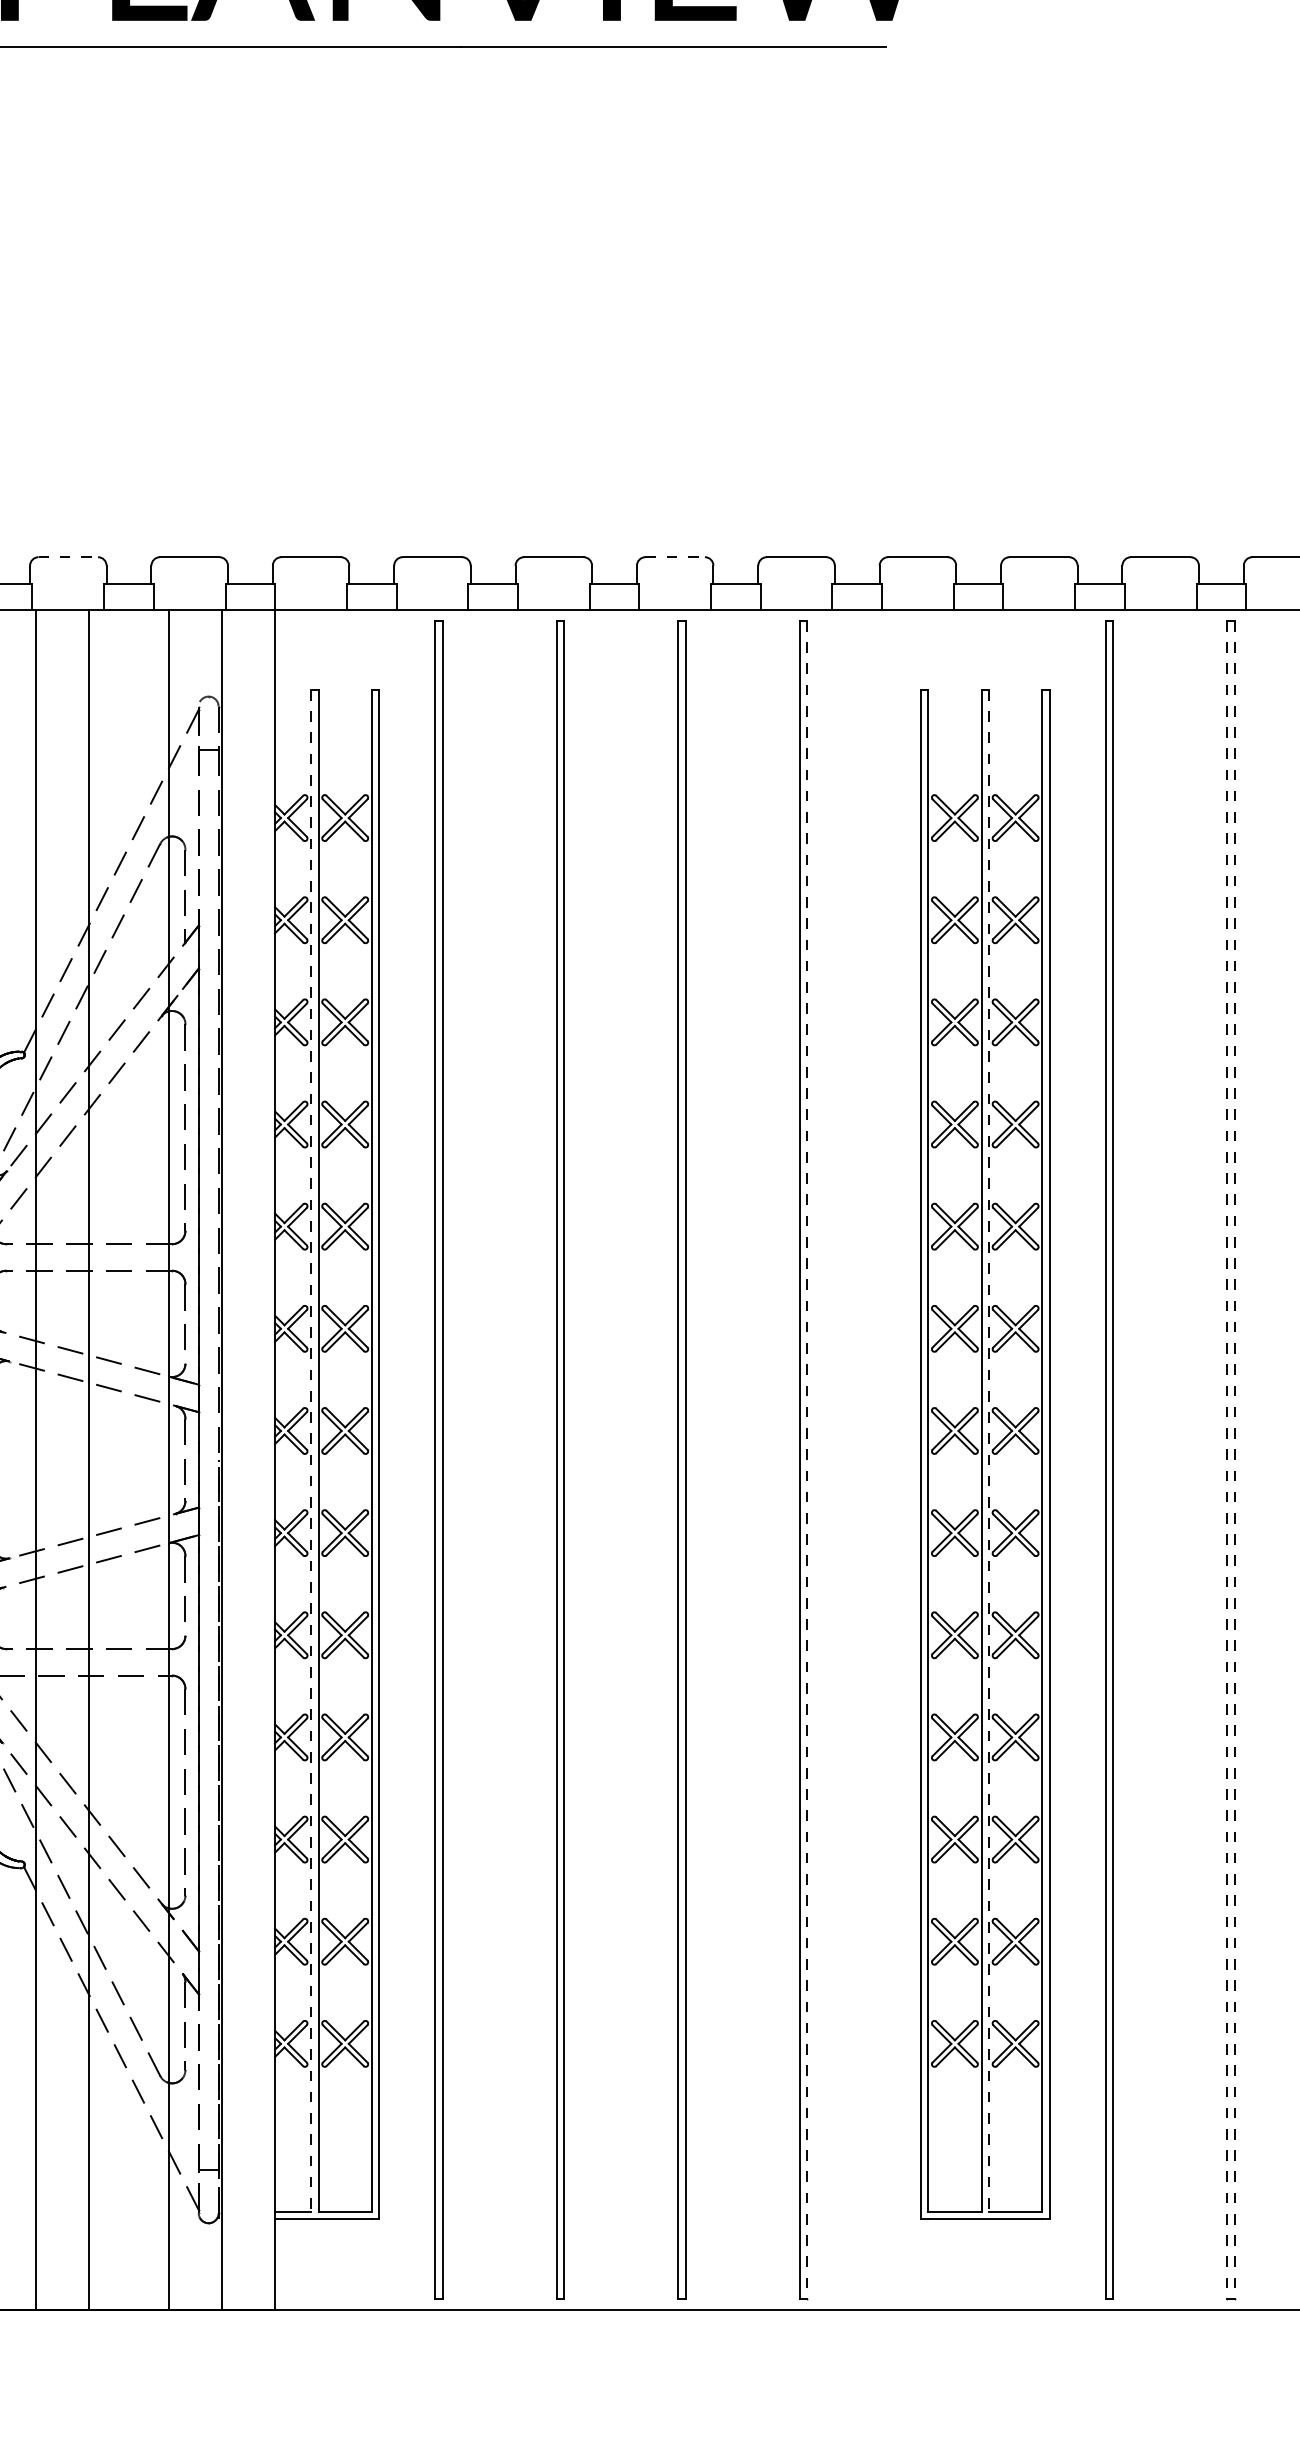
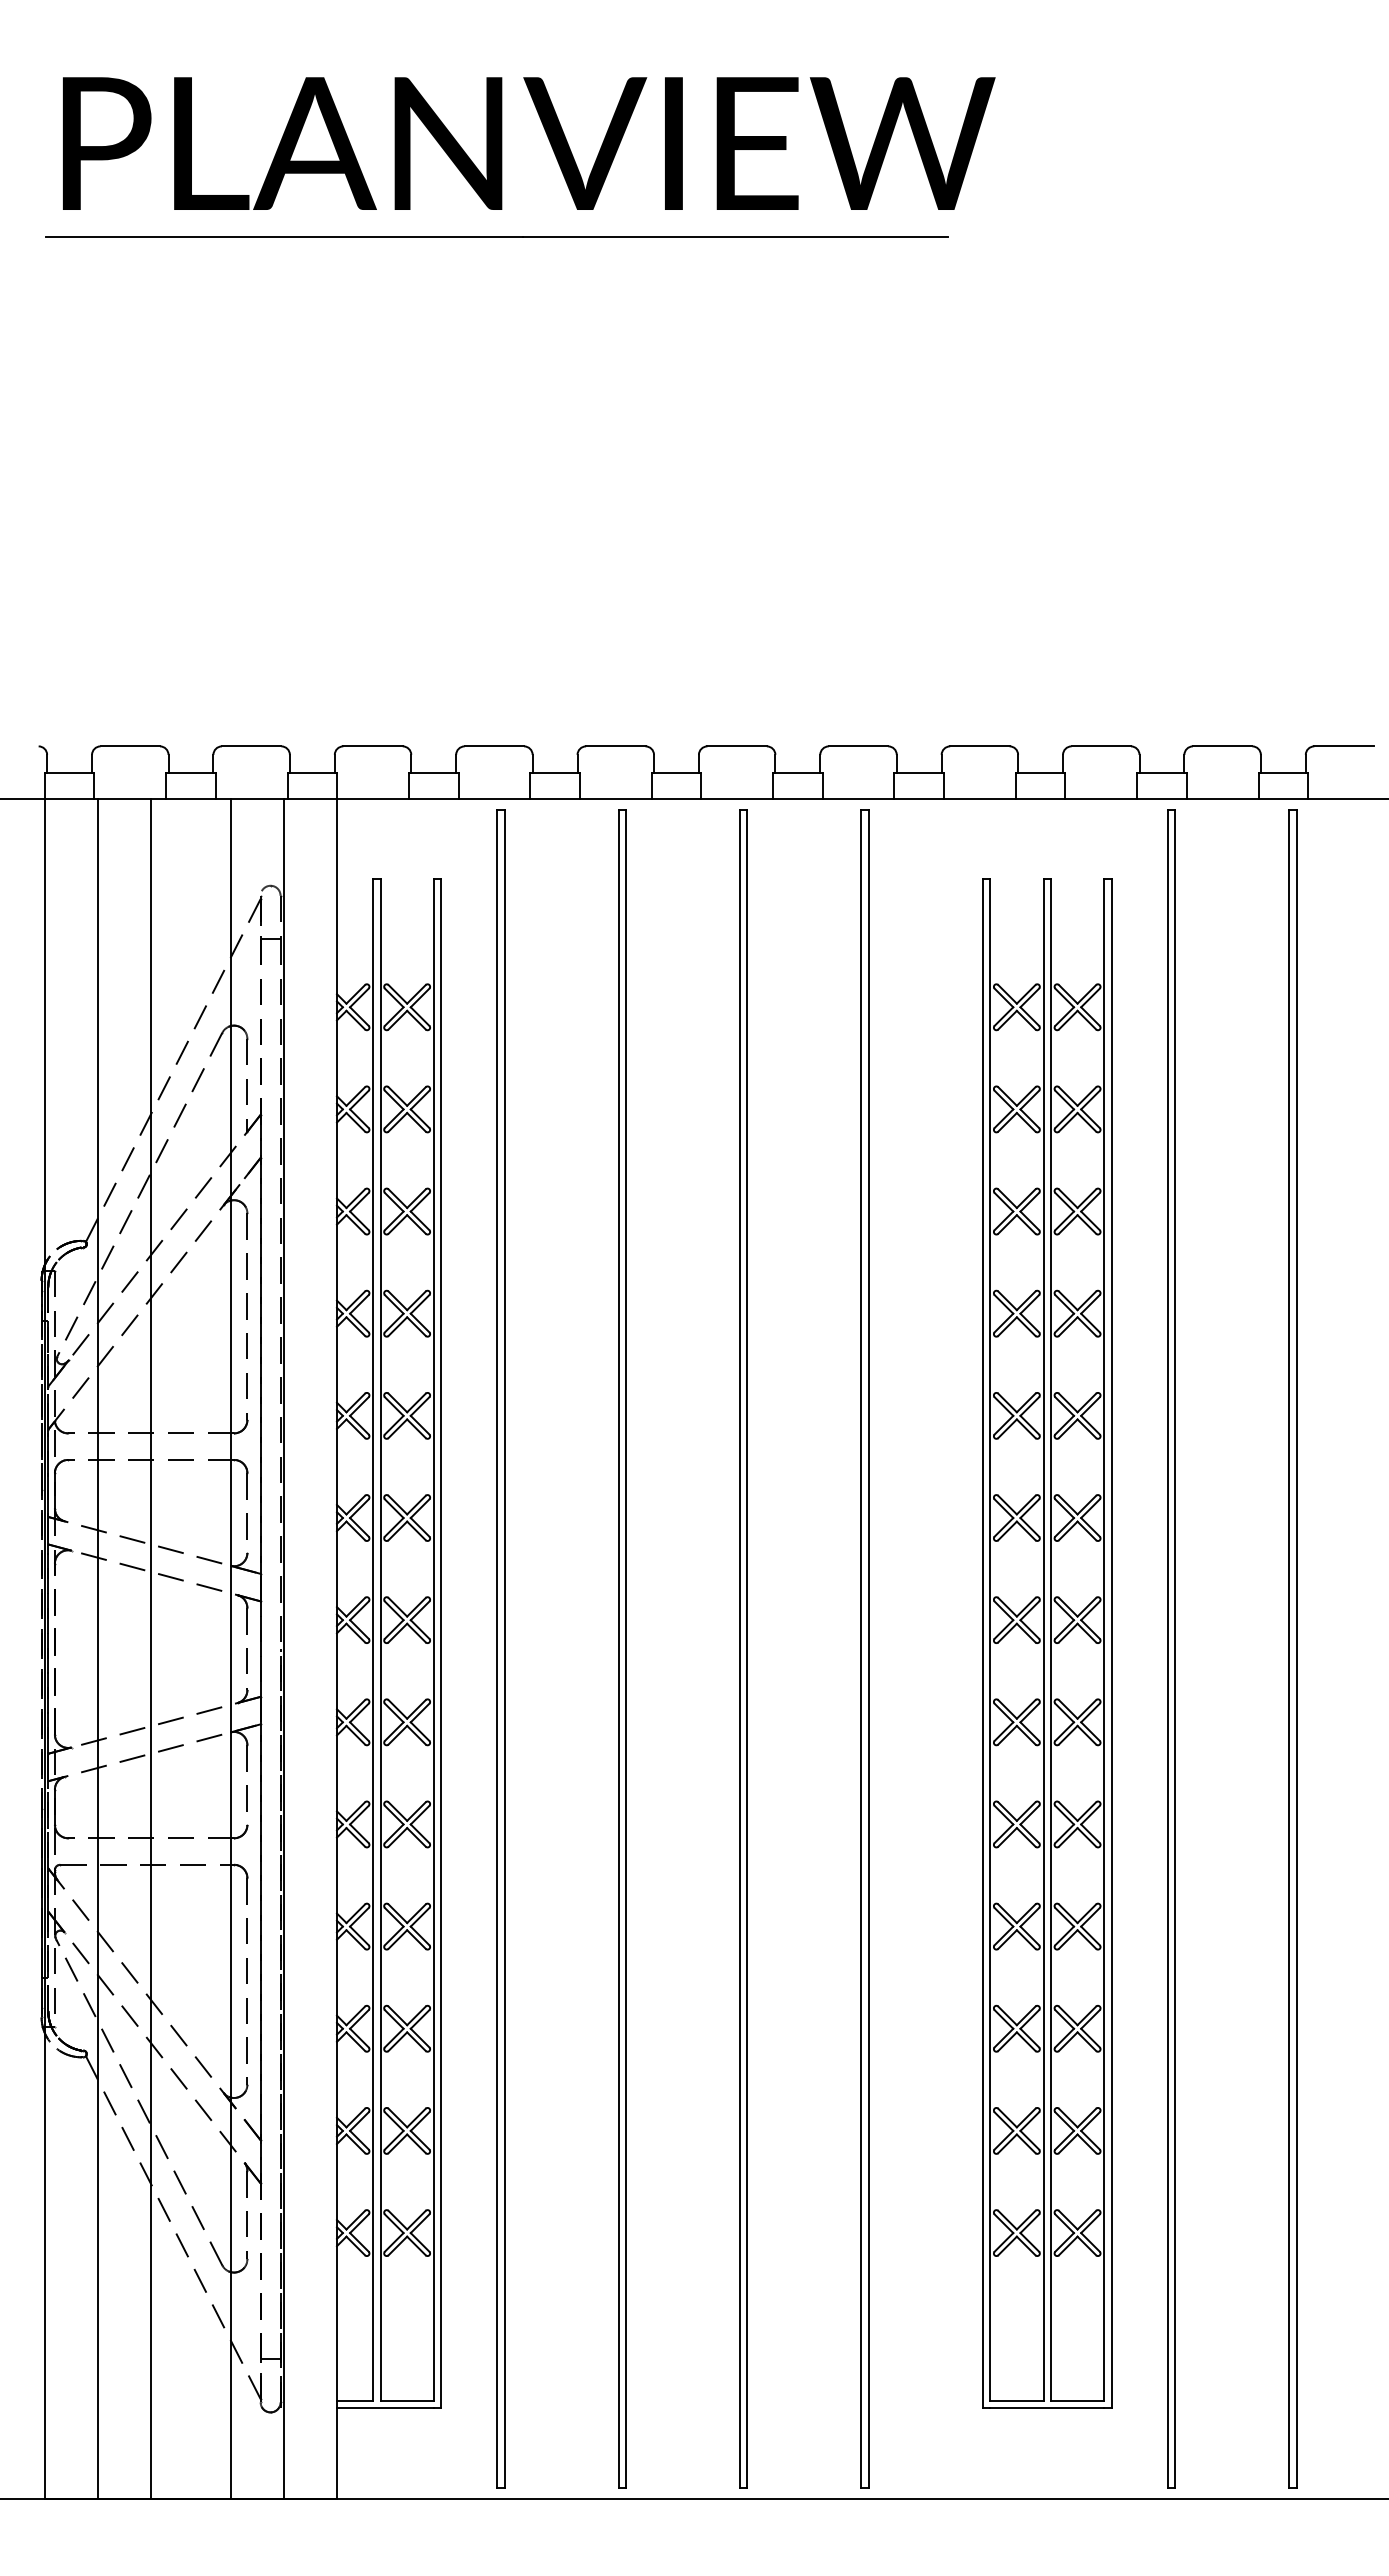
line: (68, 557) -> (130, 746), dashed -> solid
line: (675, 557) -> (737, 746), dashed -> solid
line: (311, 1451) -> (373, 1640), dashed -> solid
line: (988, 1451) -> (1050, 1640), dashed -> solid
line: (806, 1460) -> (868, 1649), dashed -> solid
line: (1227, 1460) -> (1289, 1649), dashed -> solid
line: (1234, 1460) -> (1296, 1649), dashed -> solid

